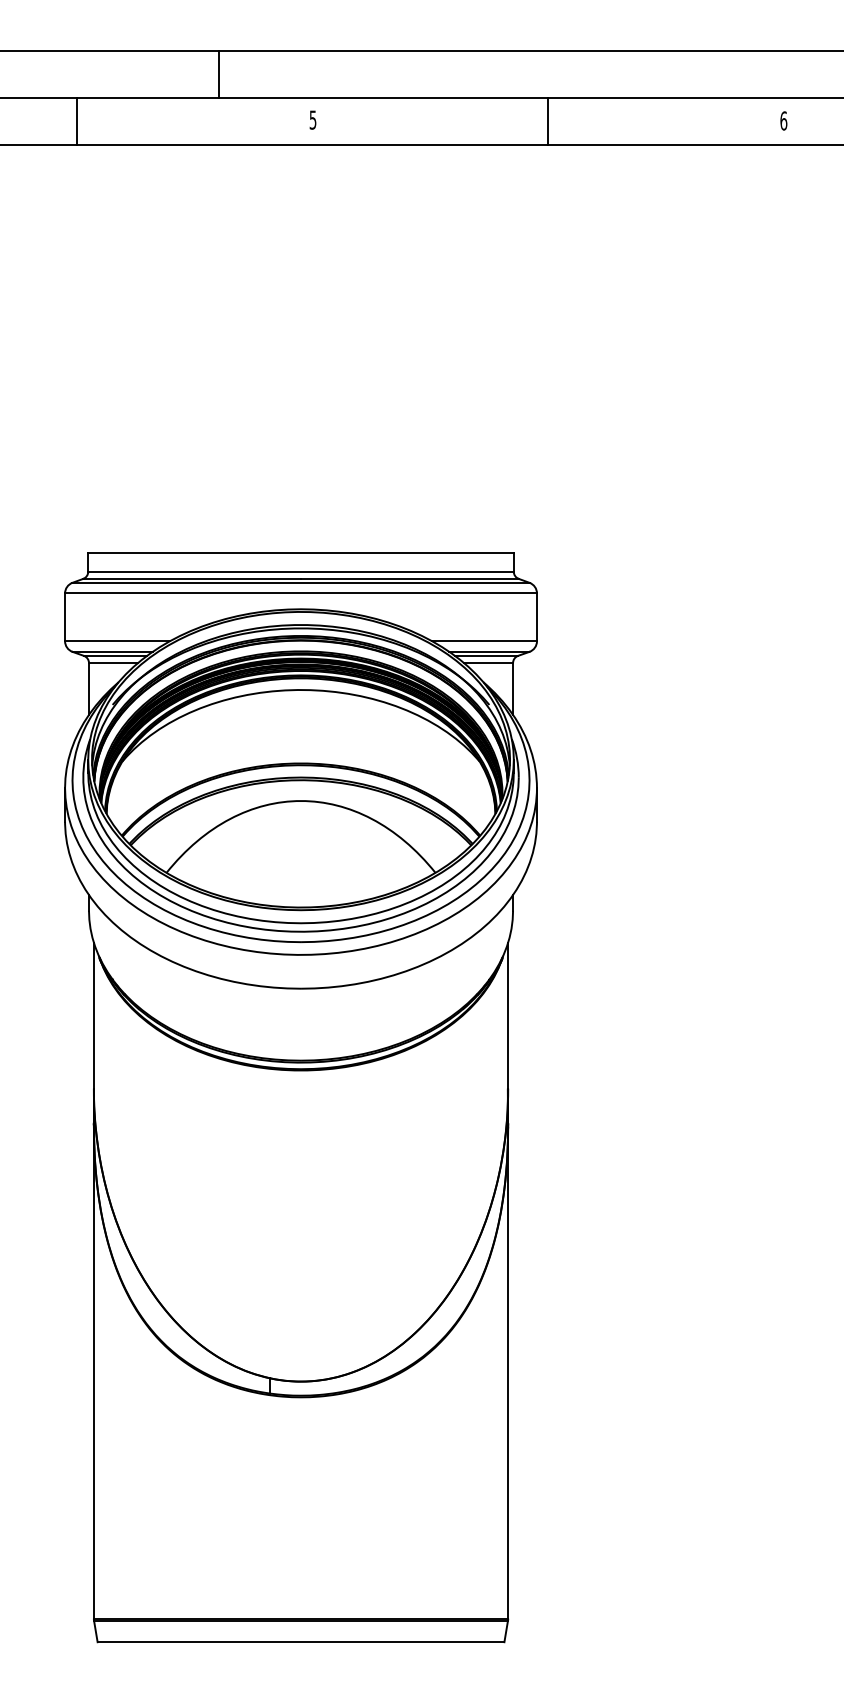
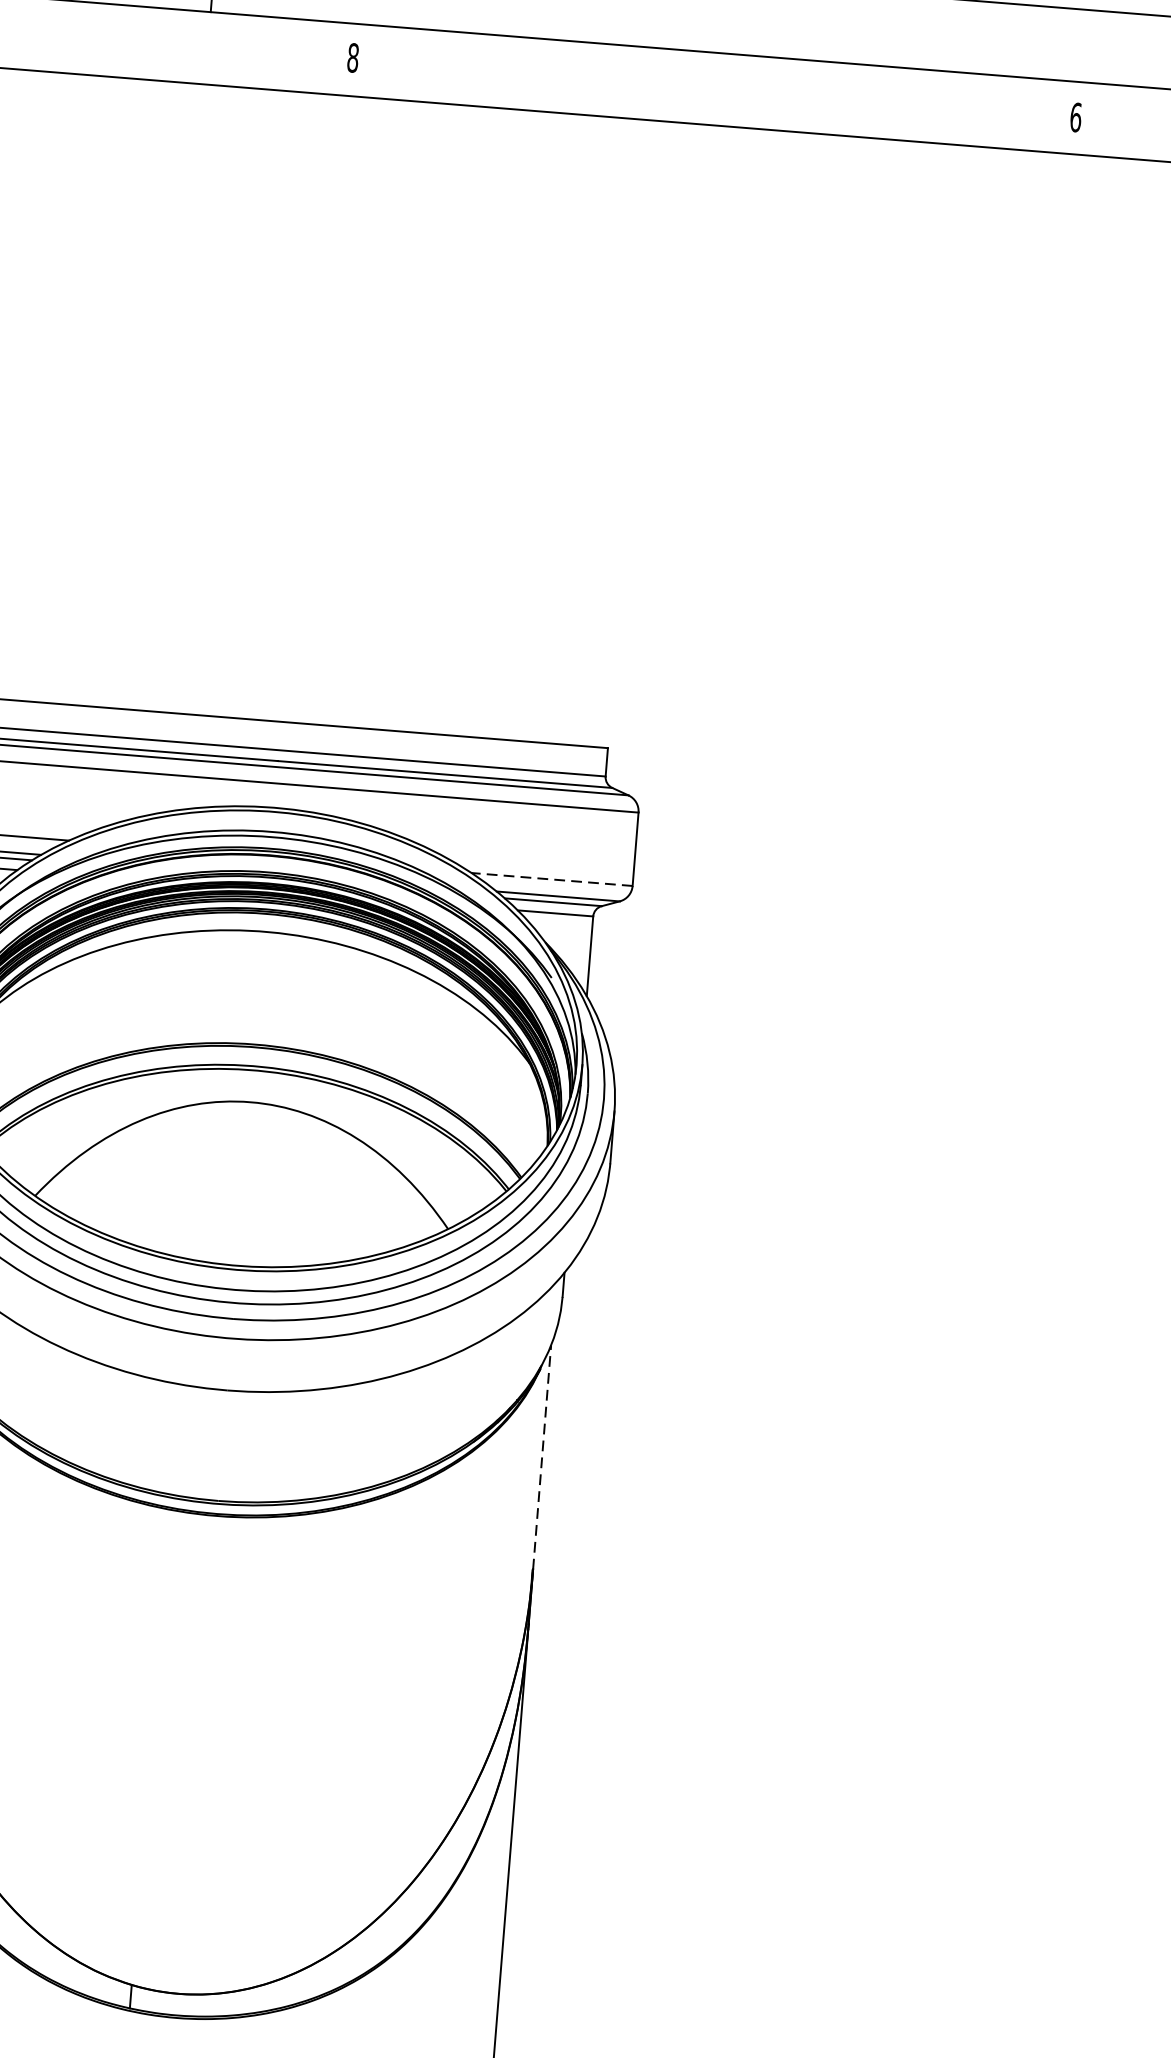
text: (312, 119) -> (352, 56), 5 -> 8
line: (548, 120) -> (714, 87), removed
line: (484, 641) -> (551, 879), solid -> dashed
line: (508, 1015) -> (542, 1457), solid -> dashed

